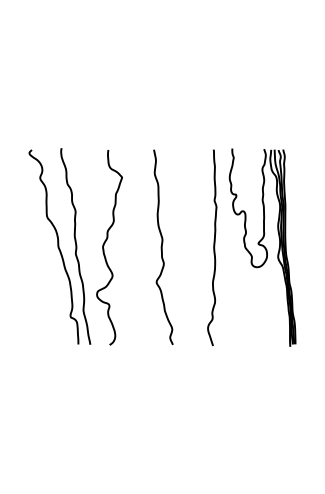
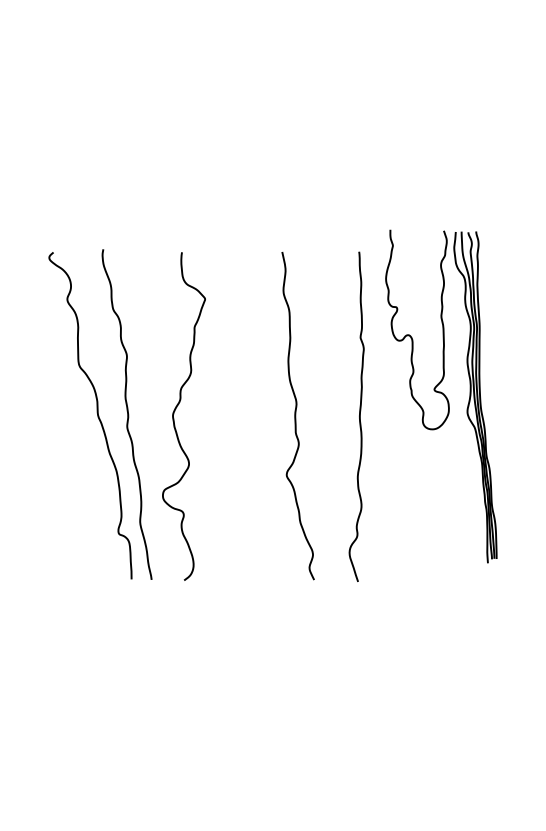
curve: (162, 246) -> (296, 414), moved
part: (262, 247) -> (441, 396), moved

